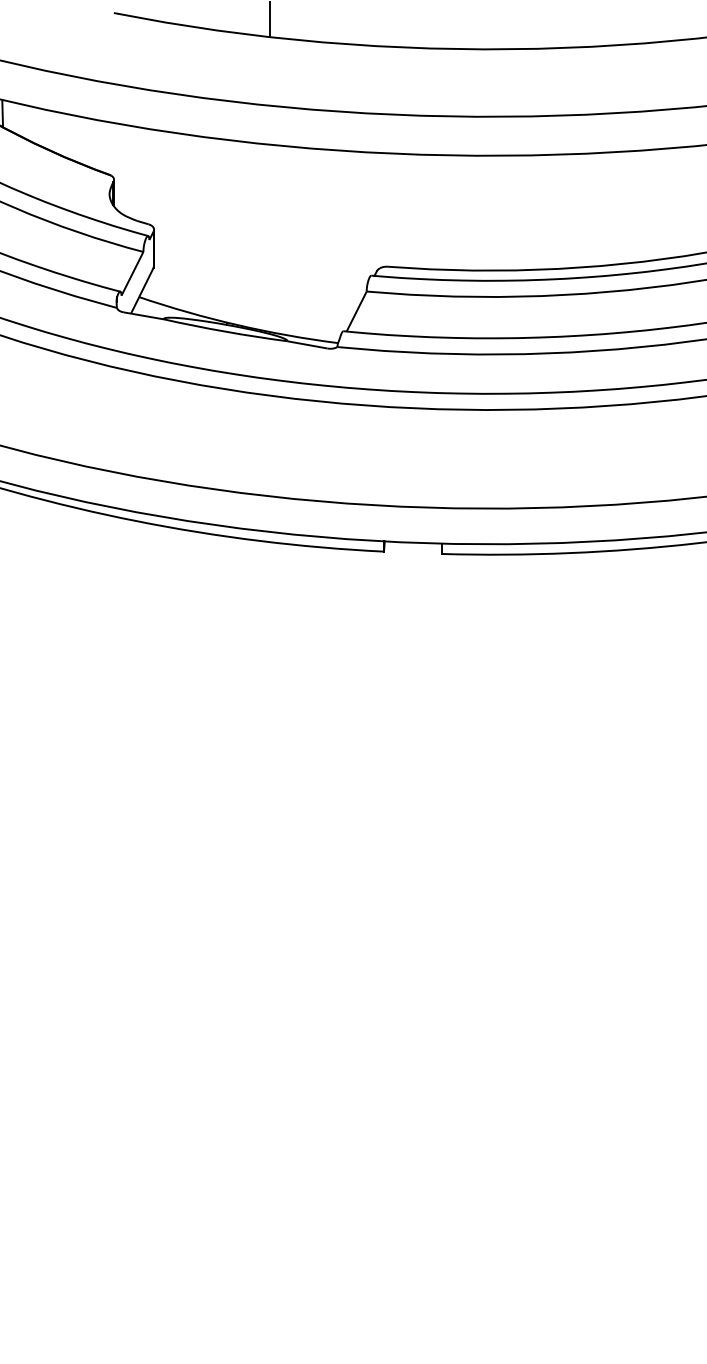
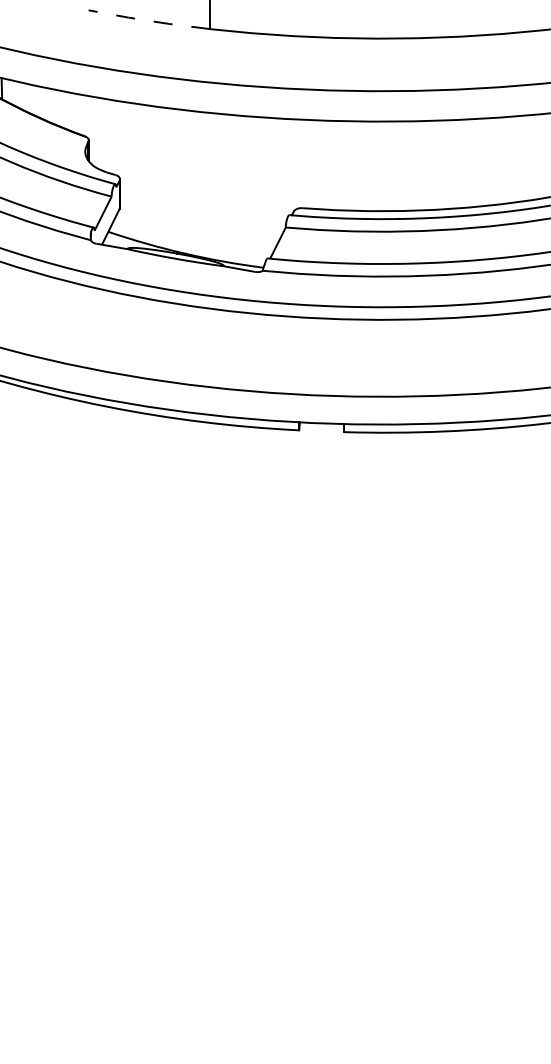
line: (190, 26) -> (148, 20), solid -> dashed

